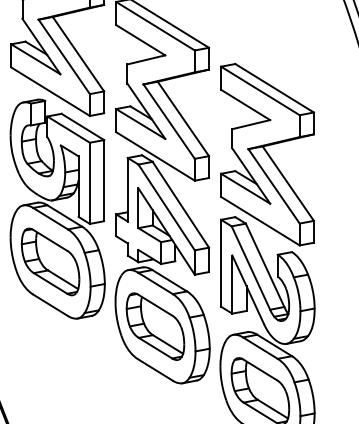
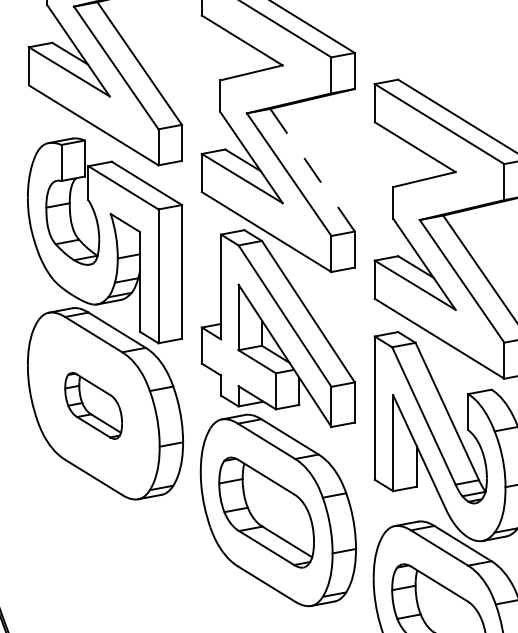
line: (183, 118) -> (312, 169), solid -> dashed
part: (50, 261) -> (93, 405), size x0.6

